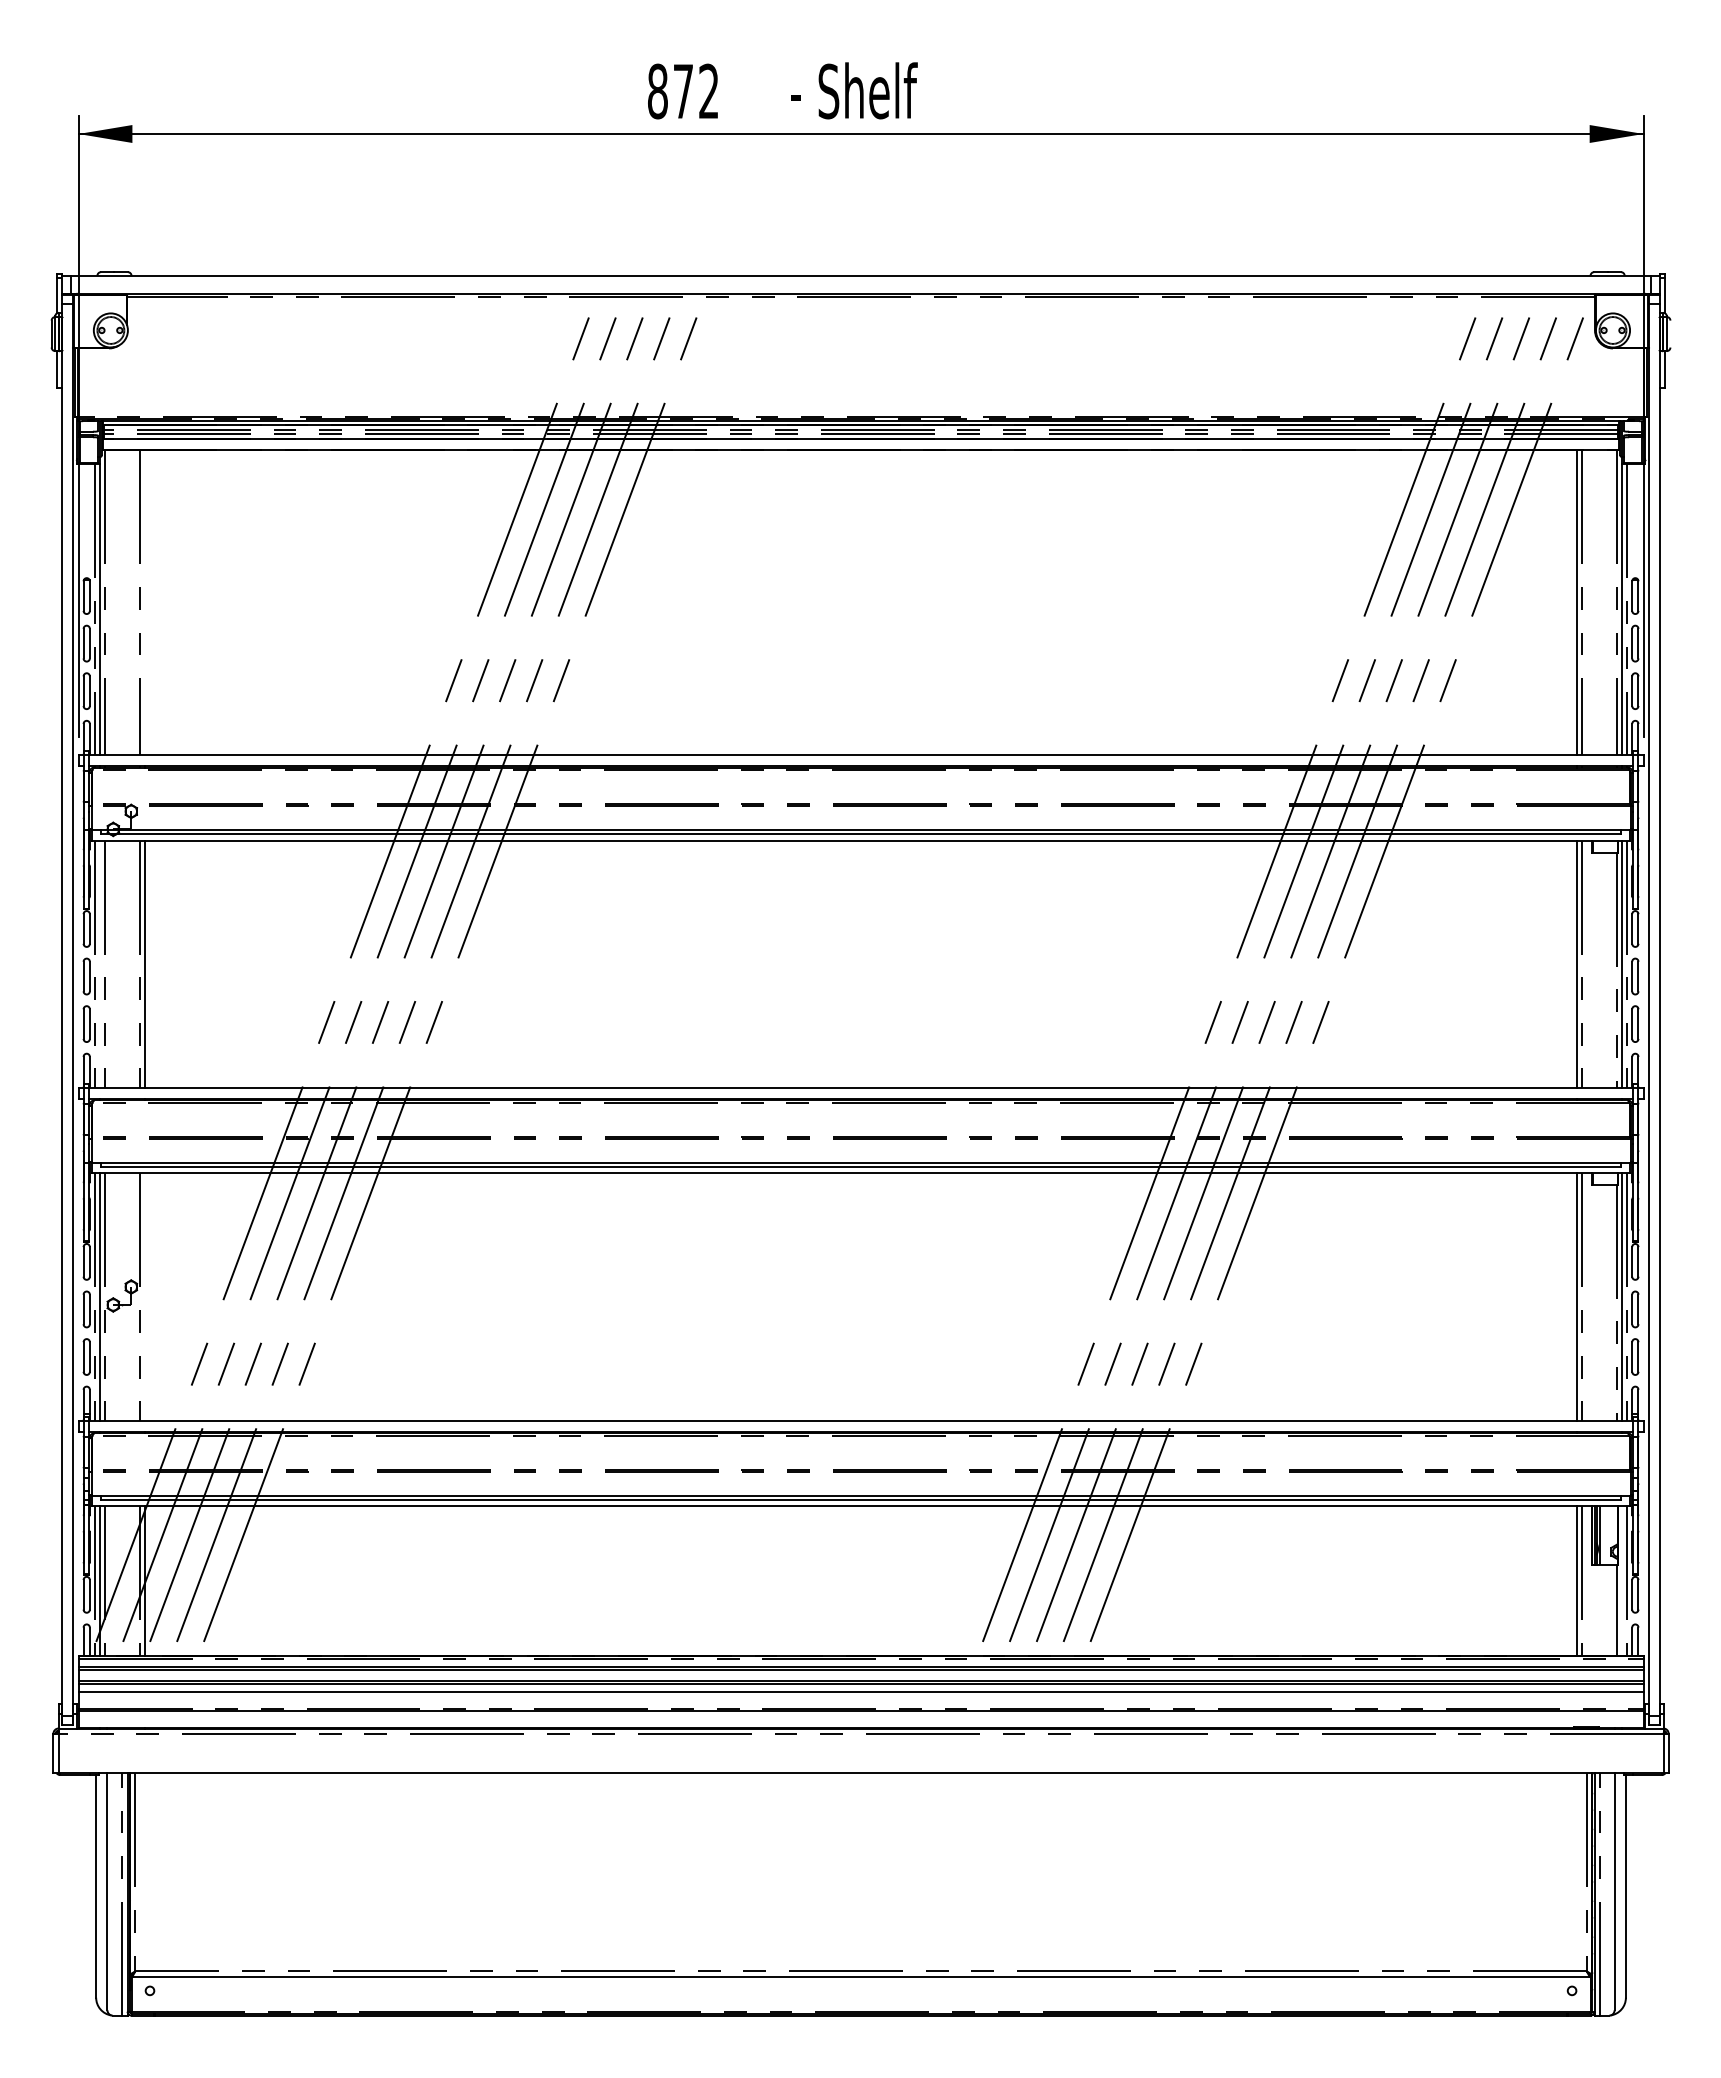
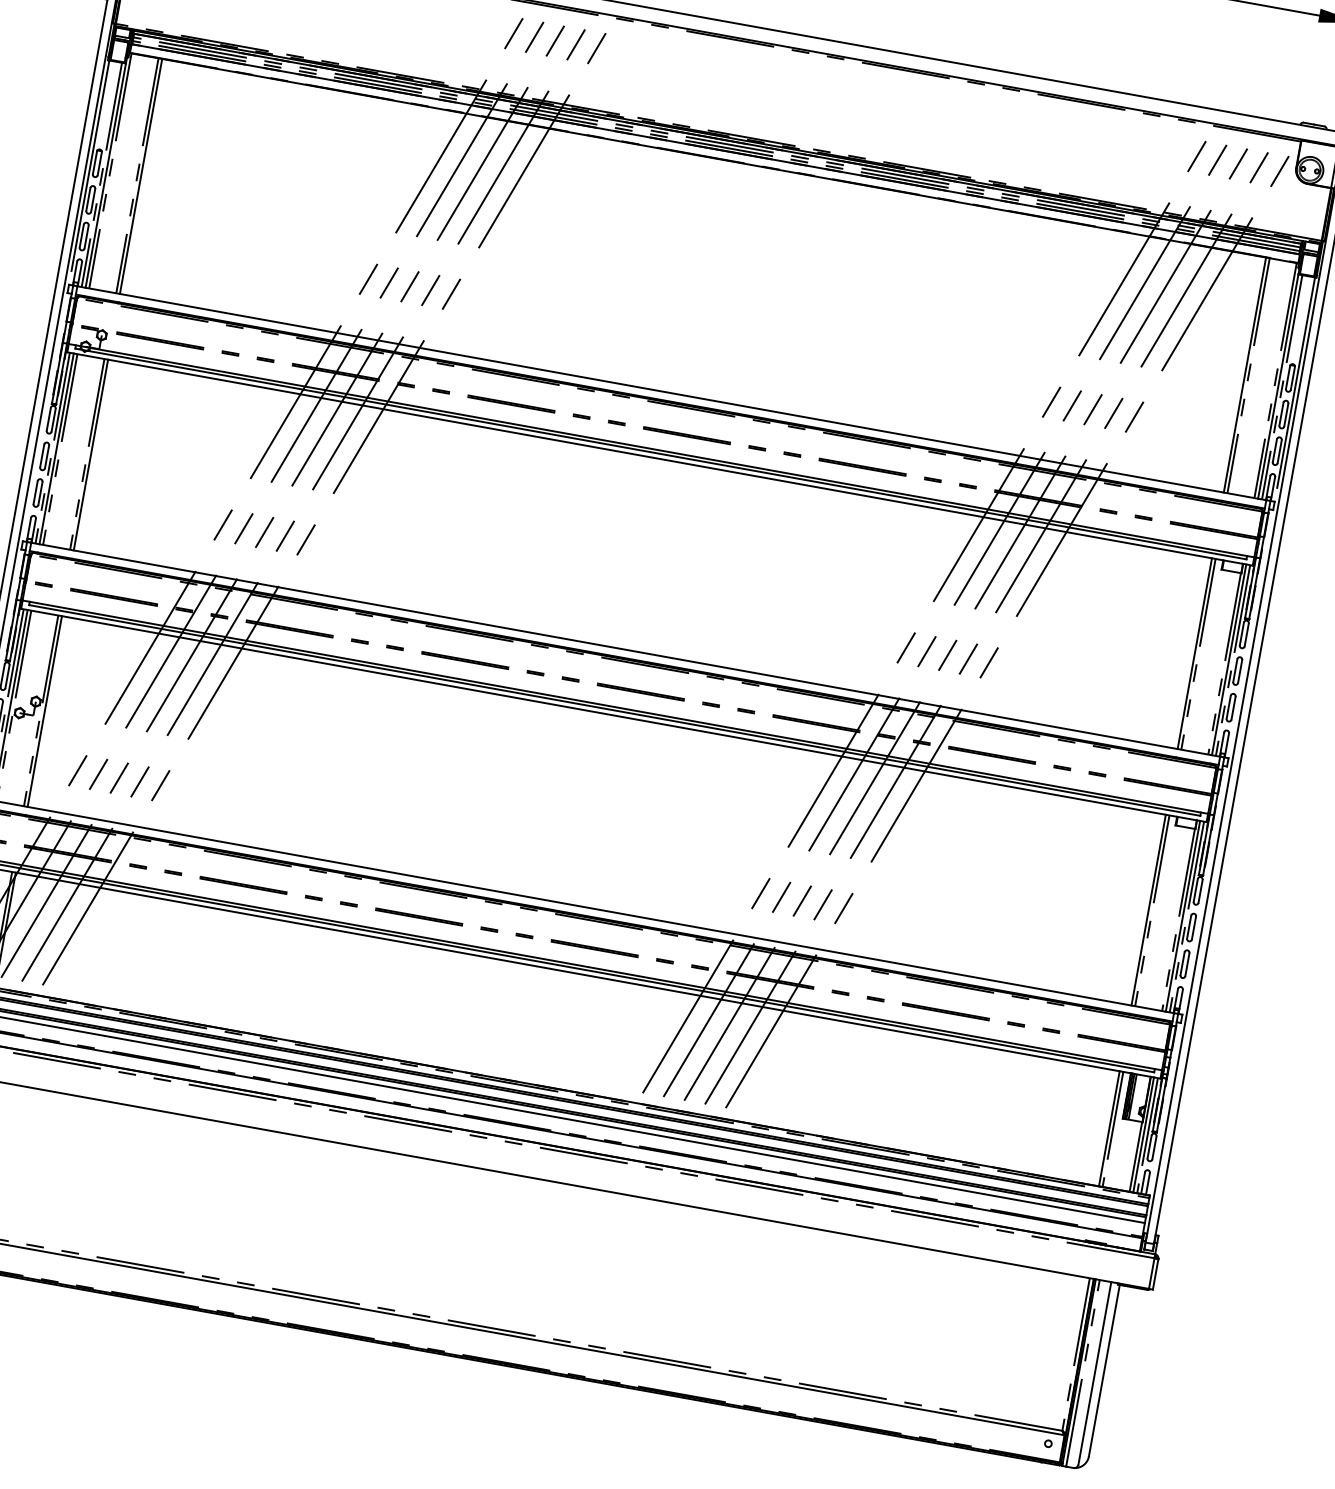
line: (144, 602) -> (140, 176), added
line: (100, 964) -> (56, 449), added
line: (144, 1297) -> (44, 711), added
line: (1621, 1580) -> (1143, 1134), added

